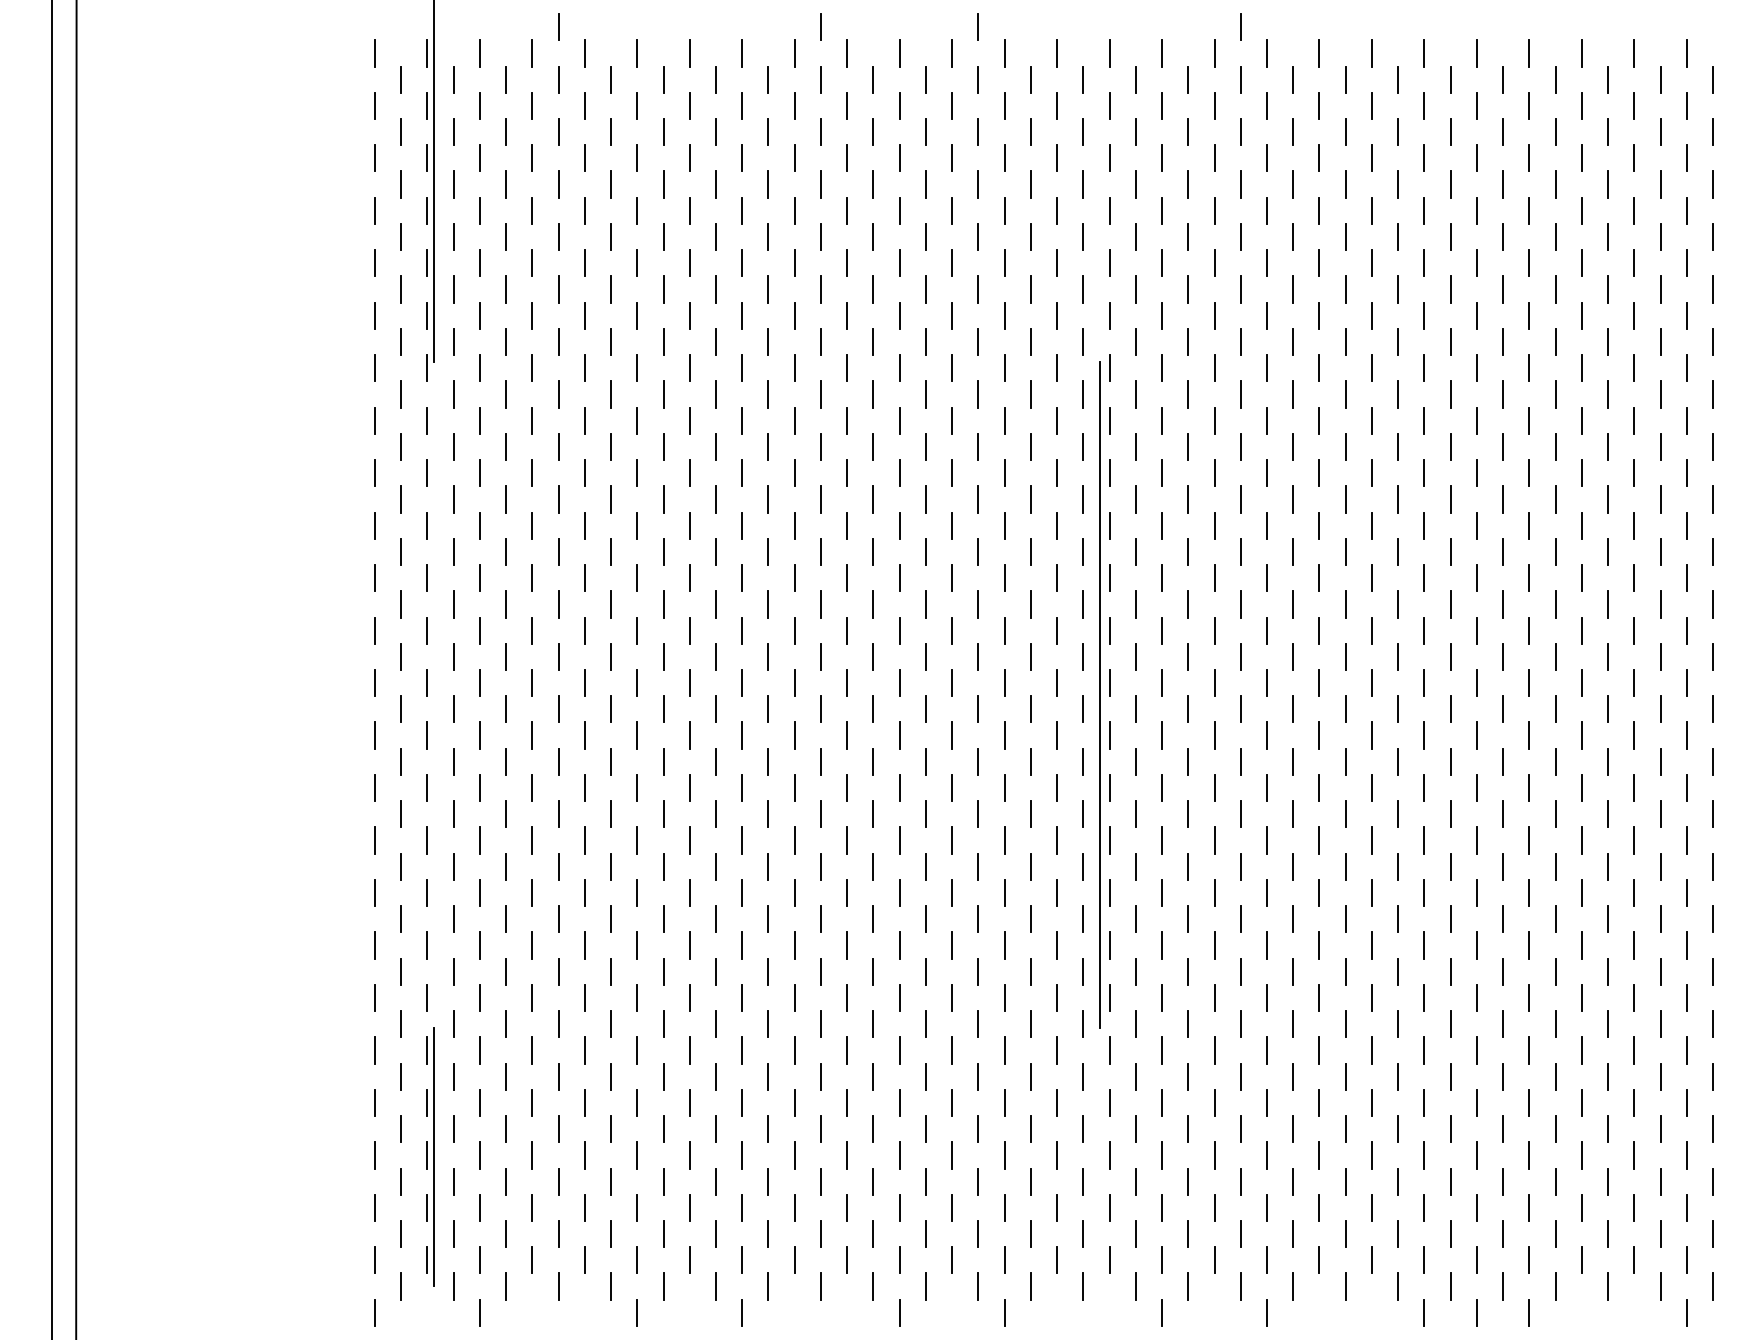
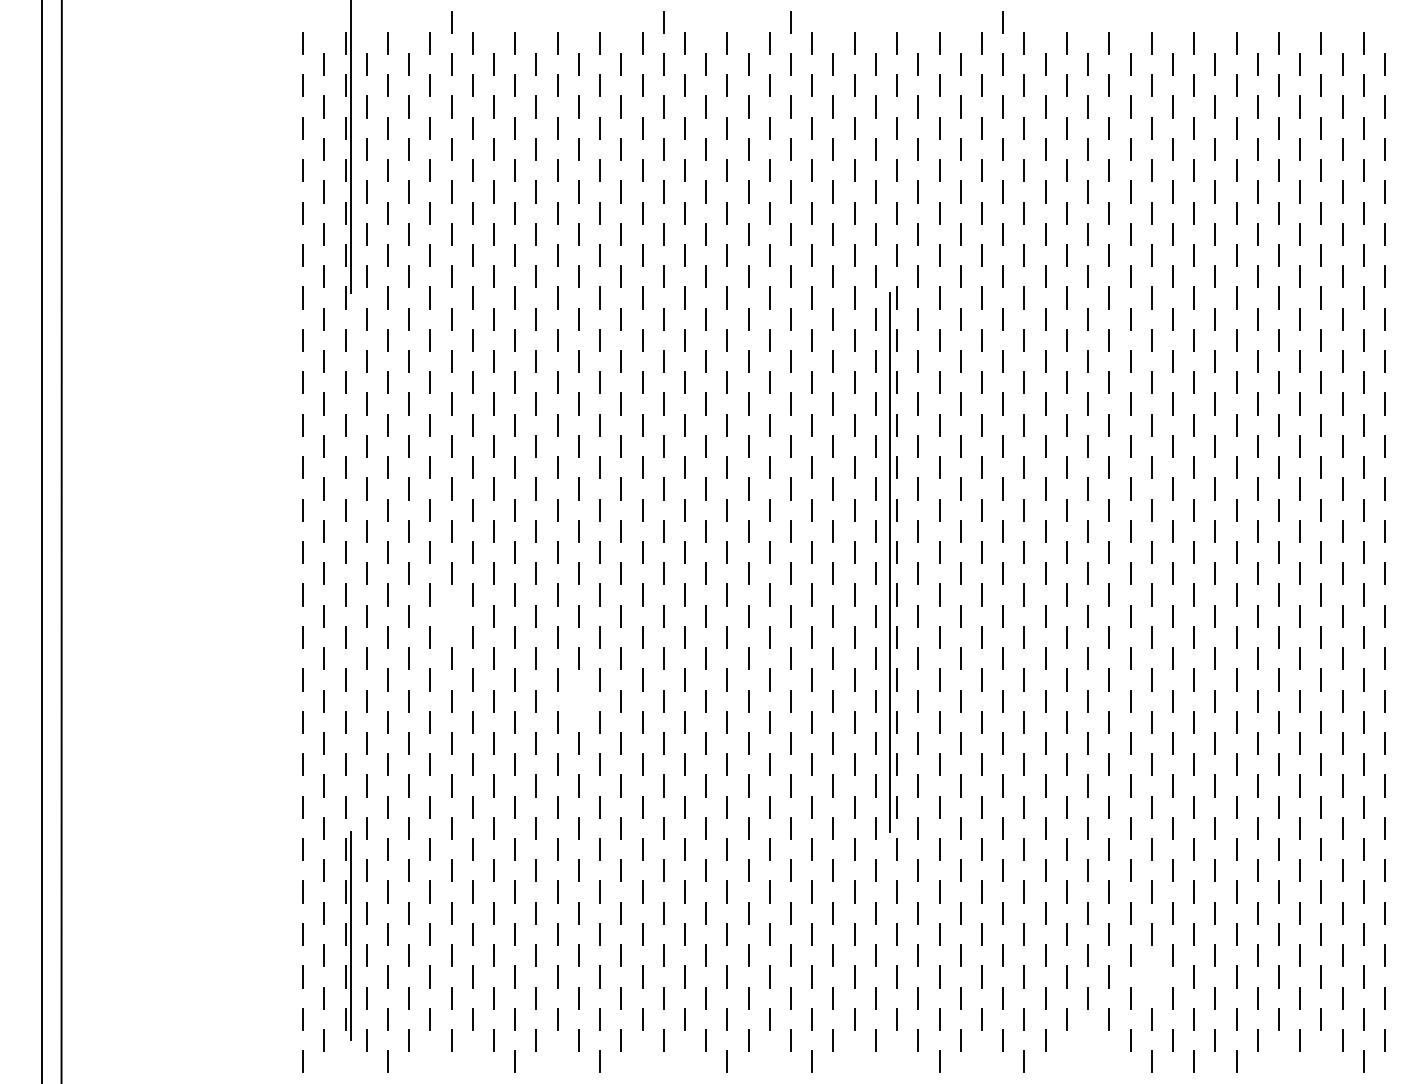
line: (558, 761) -> (451, 615), removed
line: (716, 866) -> (579, 700), removed
line: (1424, 1207) -> (1151, 976), removed
line: (1345, 1286) -> (1087, 1040), removed

